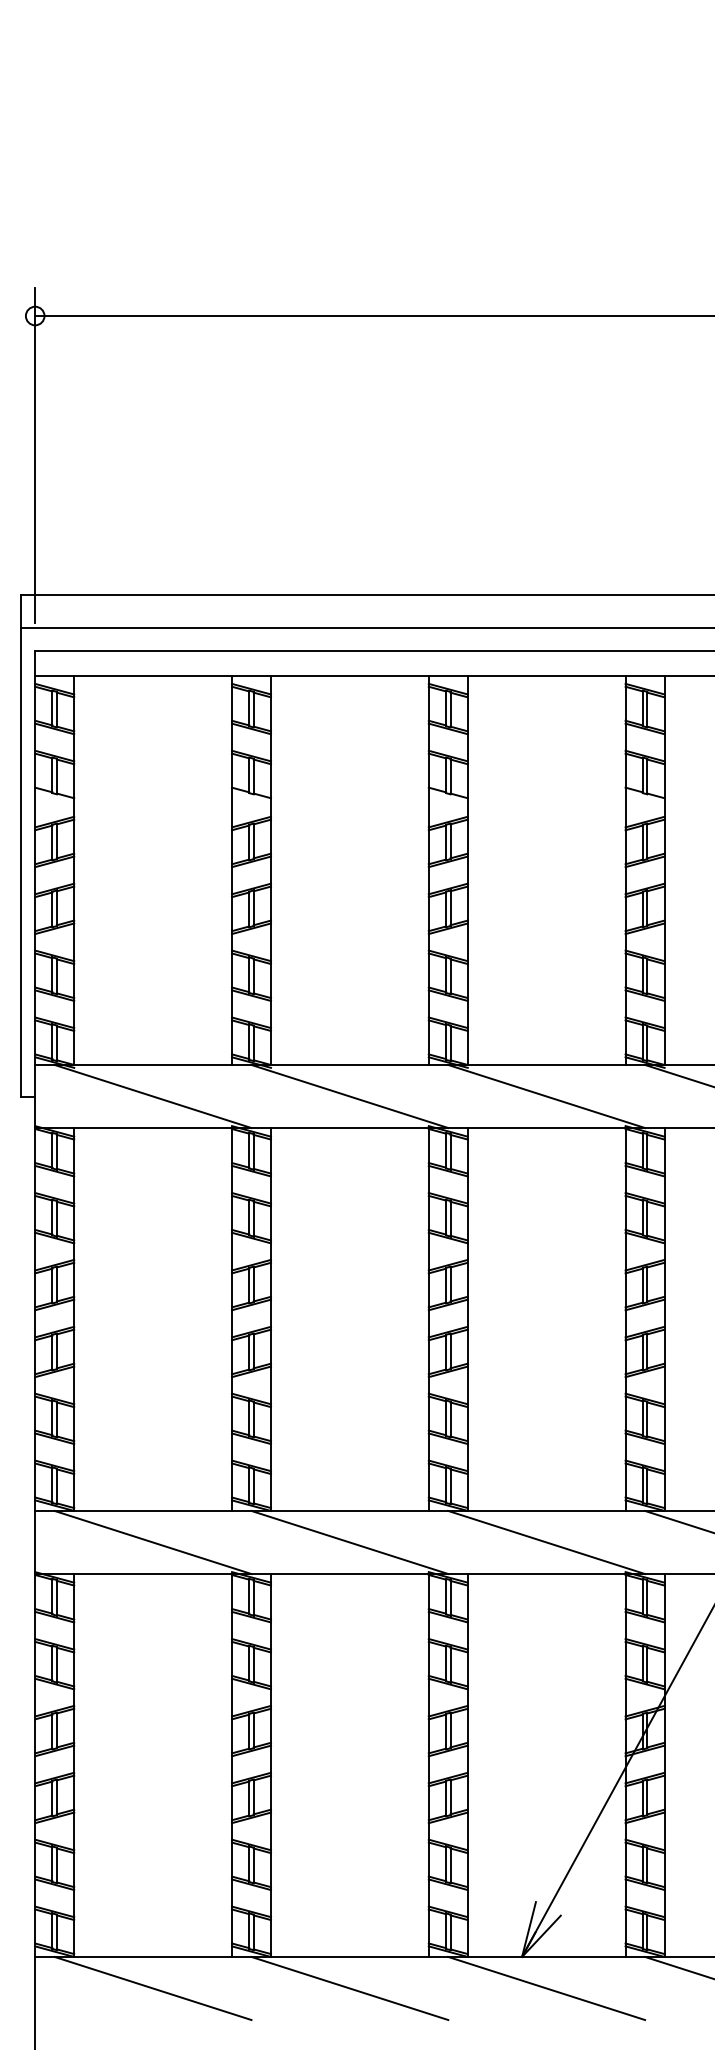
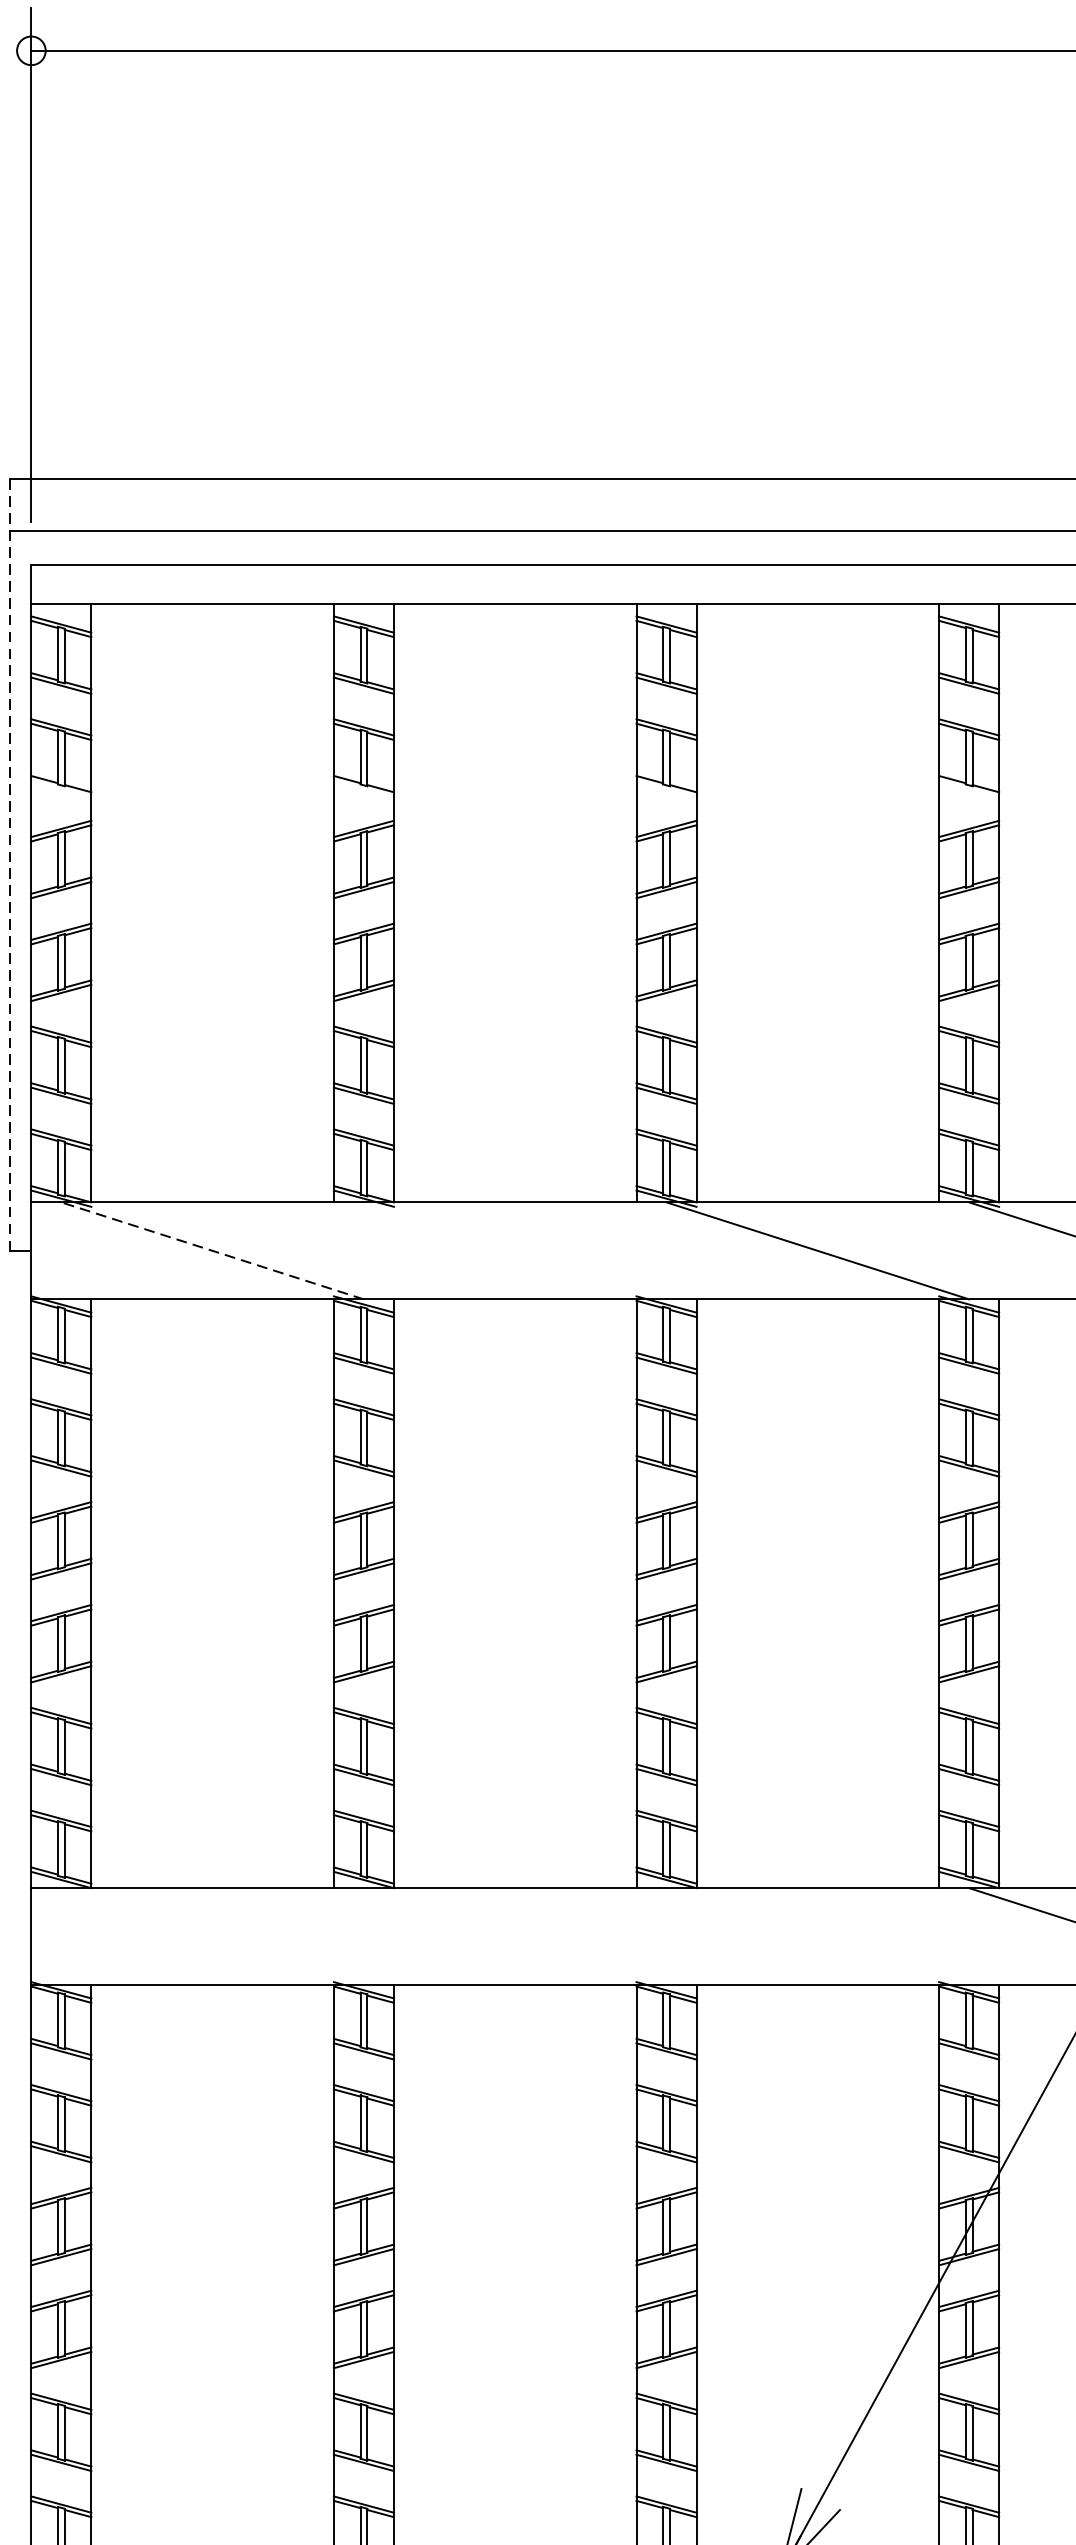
line: (21, 845) -> (10, 864), solid -> dashed
line: (152, 1096) -> (211, 1250), solid -> dashed
line: (349, 1096) -> (514, 1250), removed
line: (152, 1542) -> (211, 1936), removed
line: (349, 1542) -> (514, 1936), removed
line: (546, 1542) -> (817, 1936), removed

